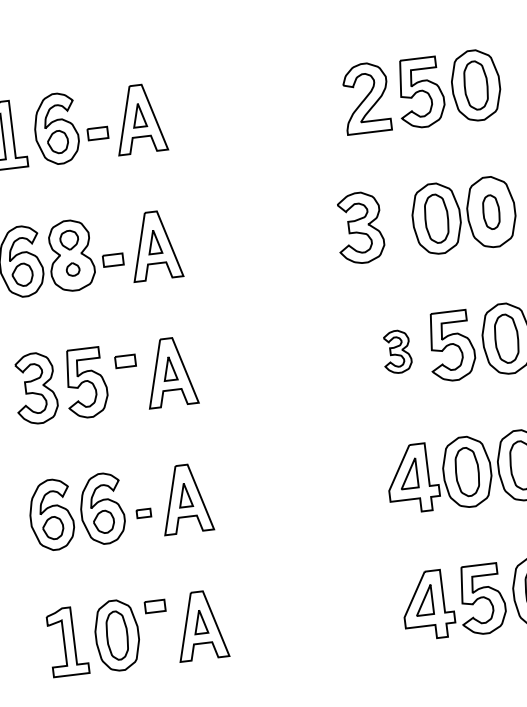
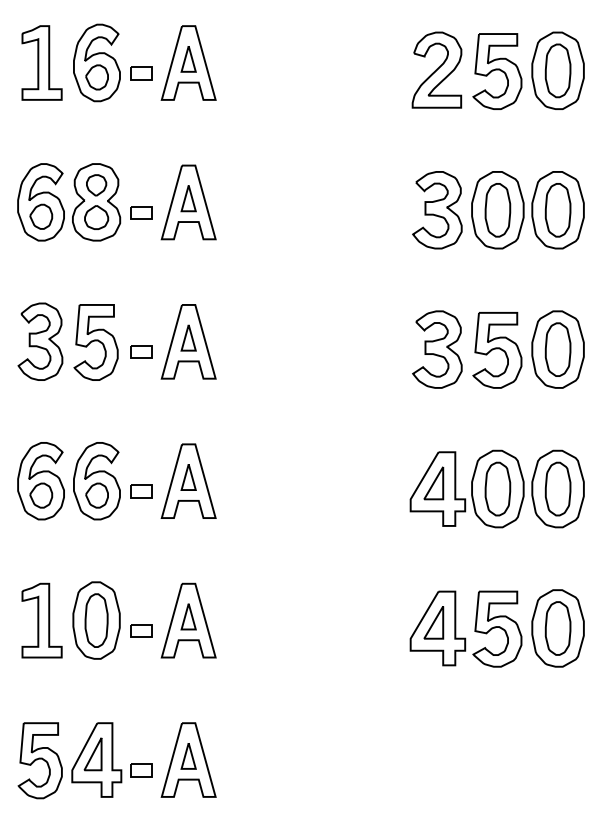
part: (490, 212) -> (557, 210), size x1.43
part: (360, 228) -> (437, 210), moved
part: (72, 269) -> (96, 217), size x1.67
part: (397, 351) -> (437, 349), size x1.67
part: (125, 360) -> (141, 351), moved
part: (143, 513) -> (141, 491), size x1.43
part: (155, 606) -> (141, 630), moved

